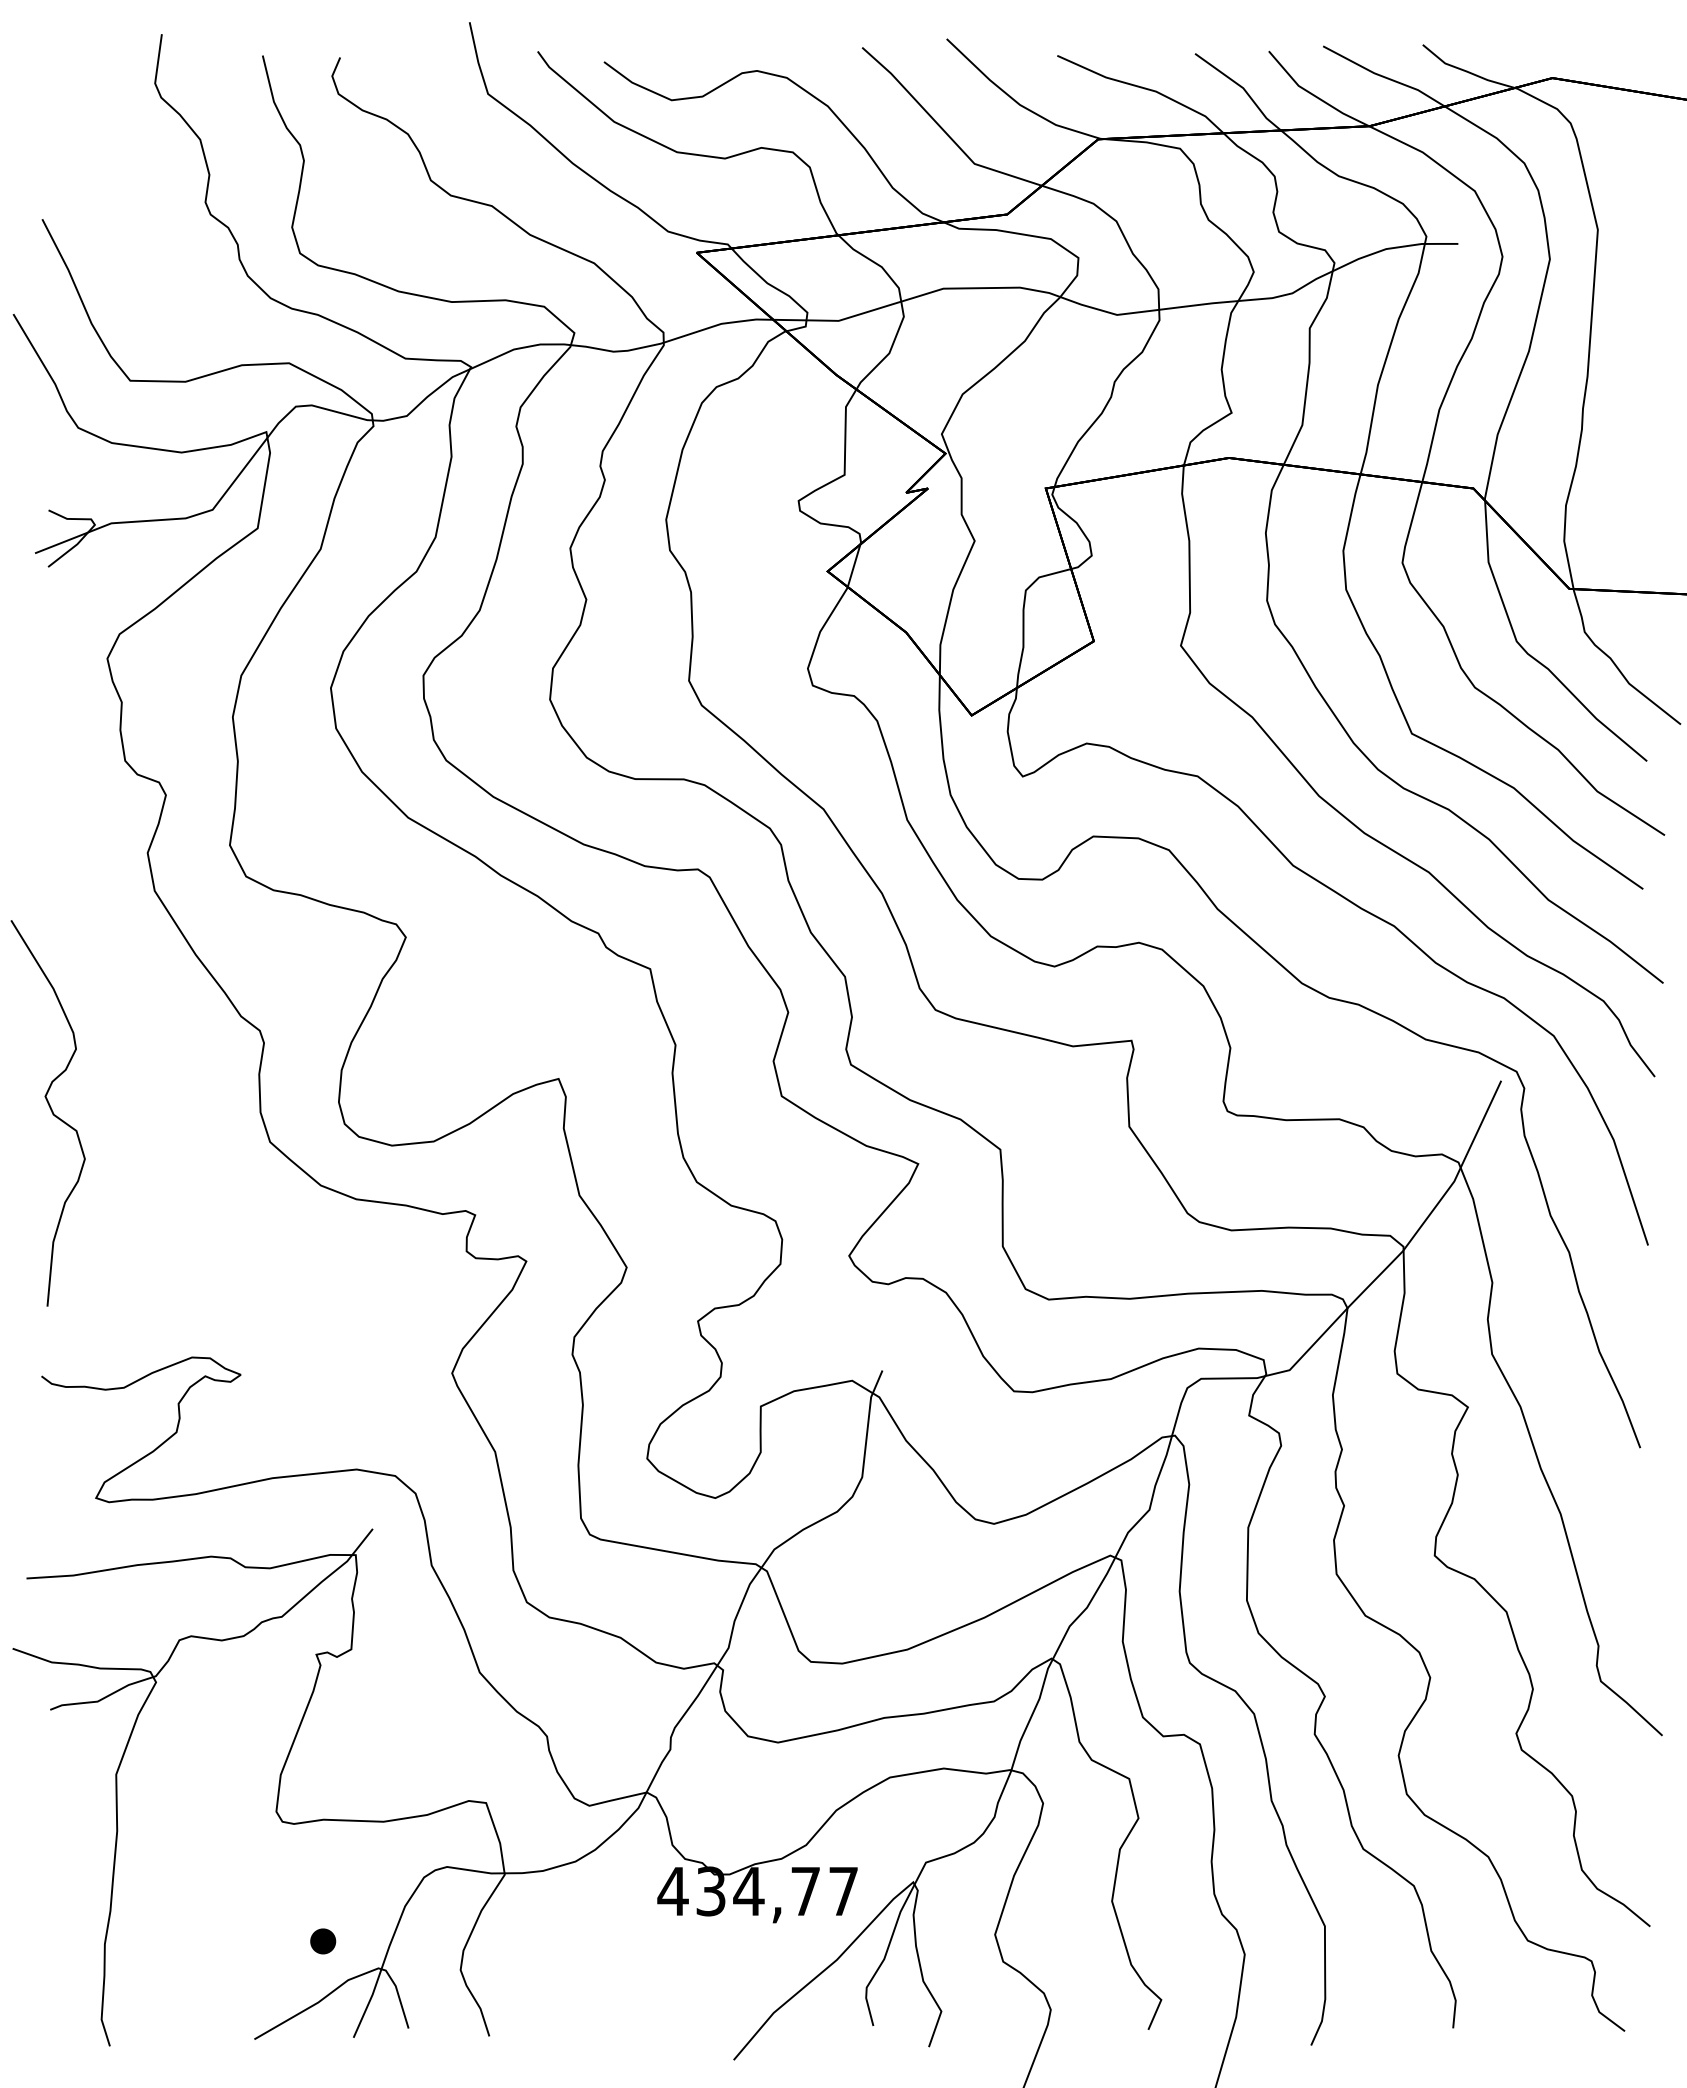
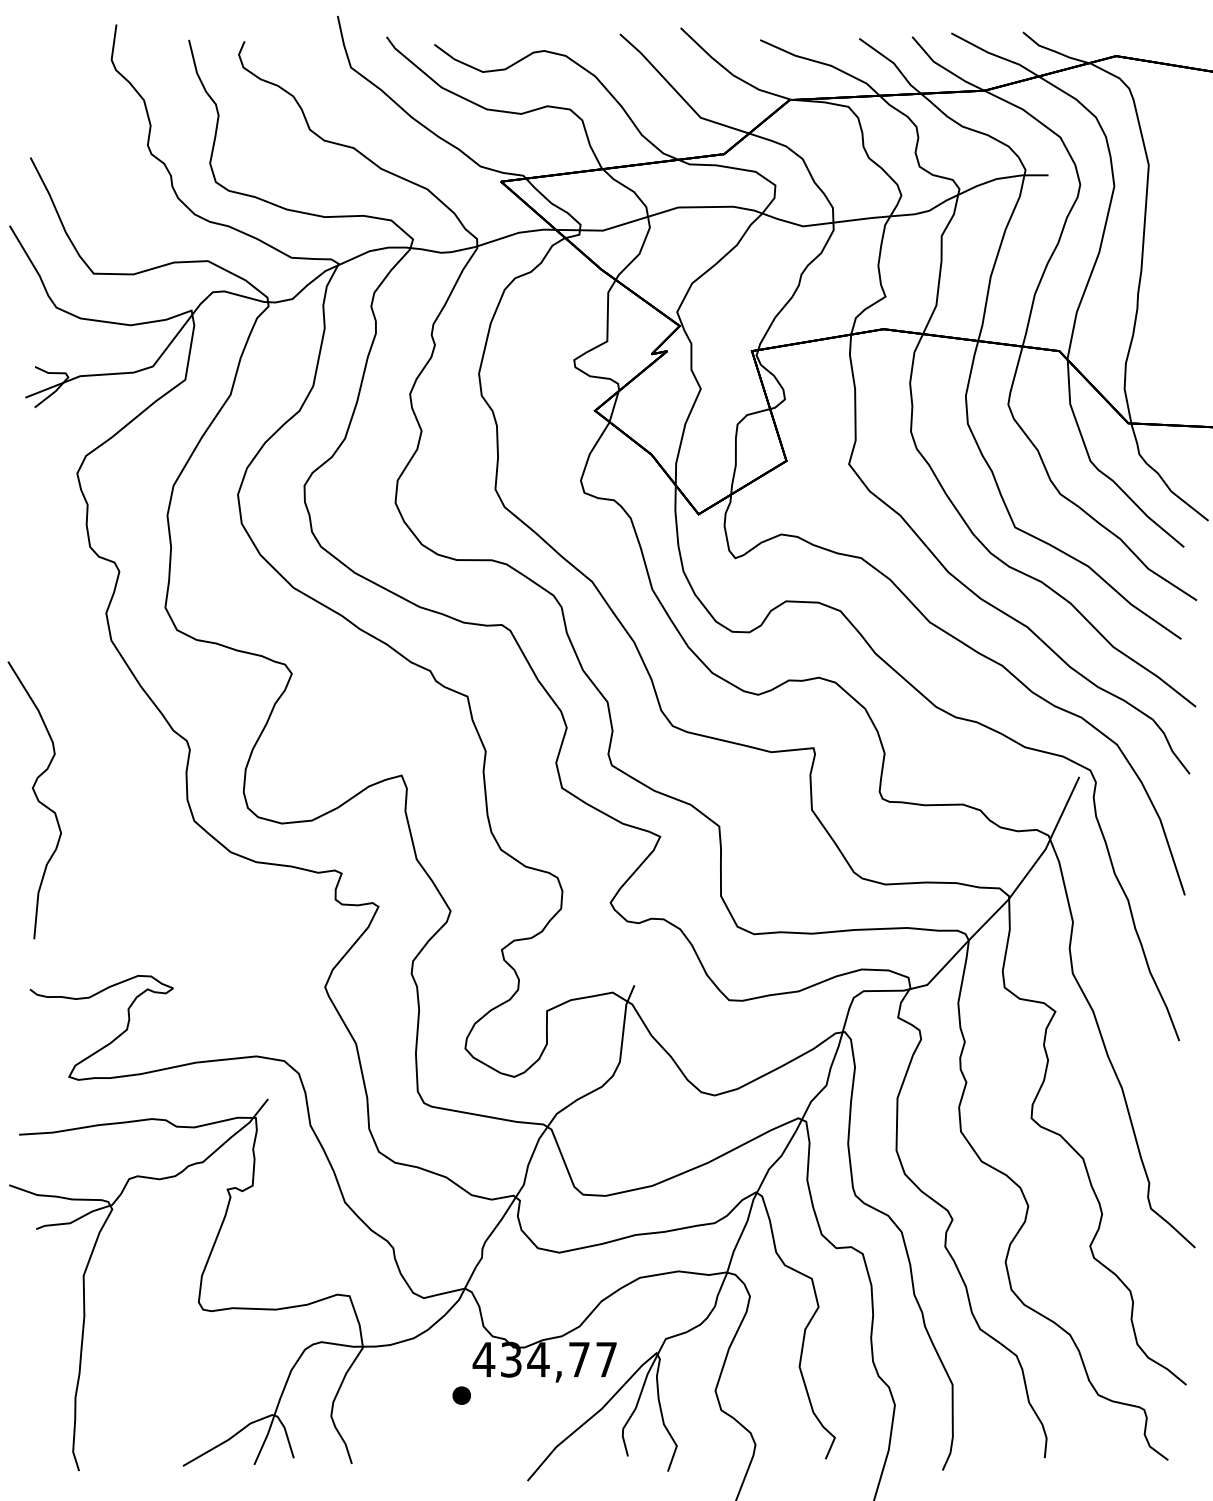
part: (323, 1941) -> (462, 1395), moved

